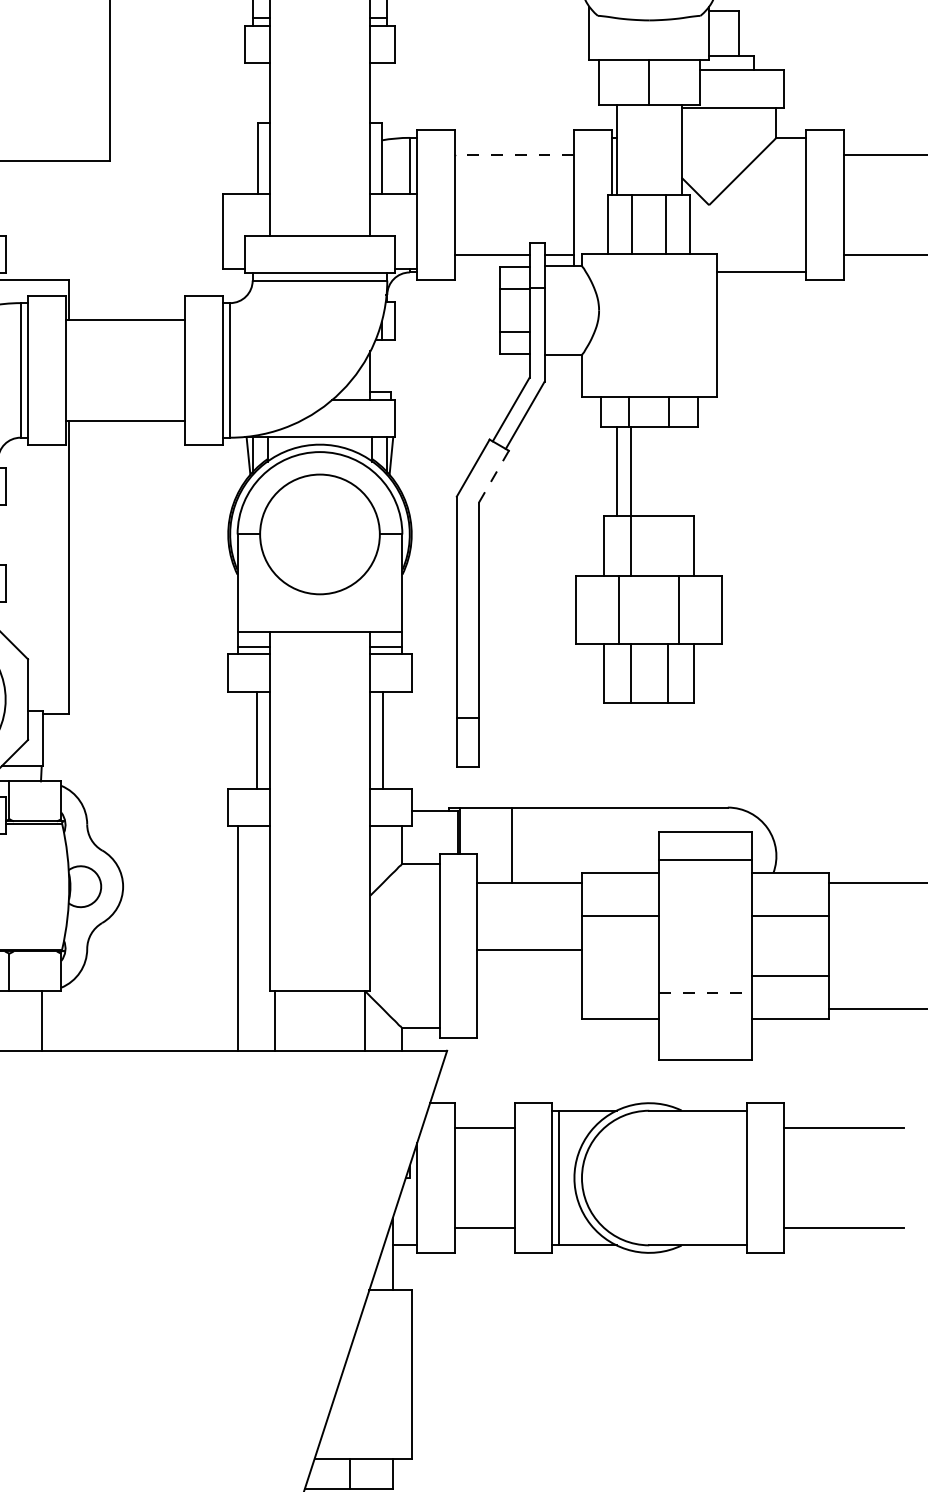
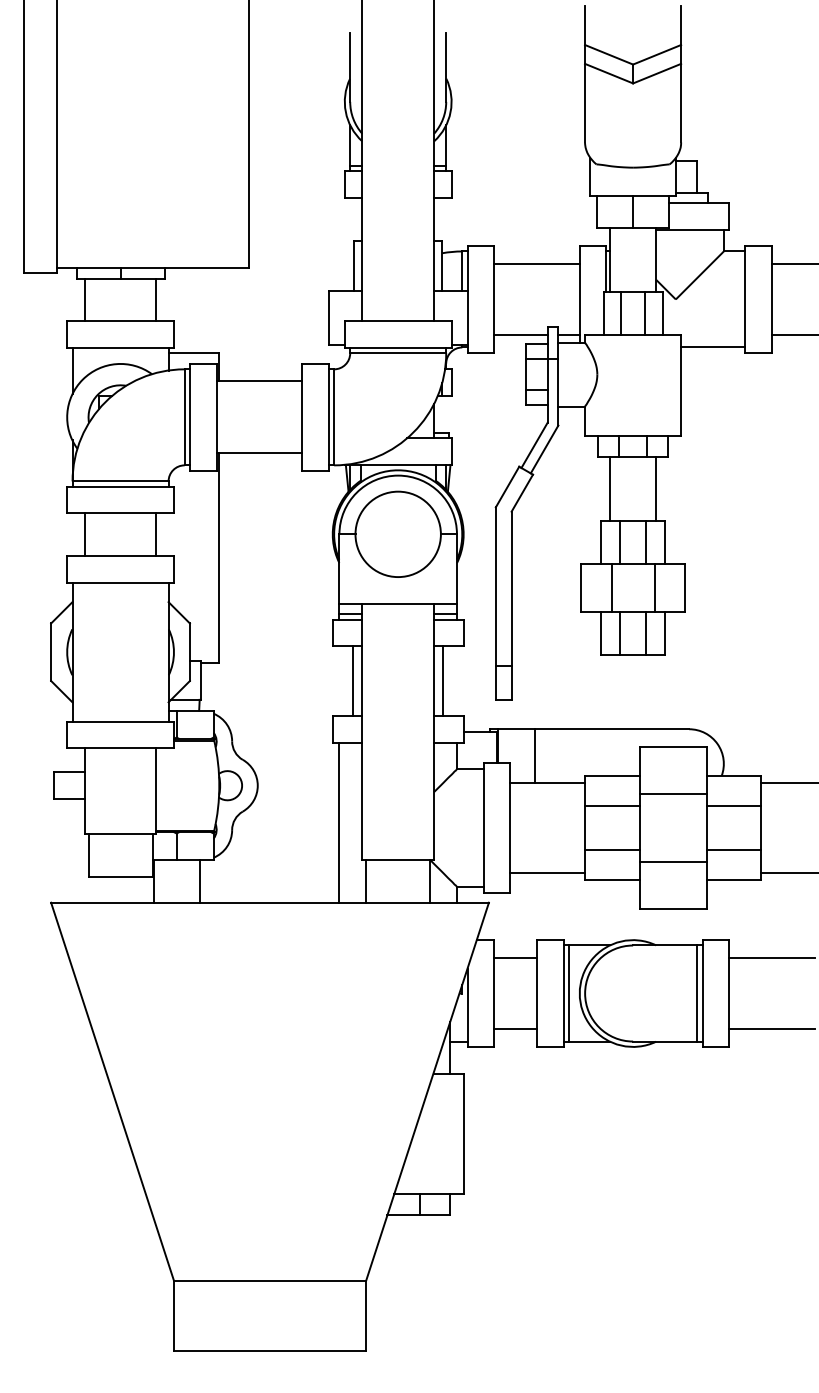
line: (515, 154) -> (537, 263), dashed -> solid
line: (631, 471) -> (656, 489), moved
line: (494, 475) -> (522, 492), dashed -> solid
line: (668, 545) -> (646, 542), added
line: (704, 859) -> (672, 794), moved
line: (529, 949) -> (547, 872), moved
line: (620, 976) -> (612, 849), added
line: (705, 992) -> (673, 861), dashed -> solid
line: (739, 1177) -> (697, 993), added

